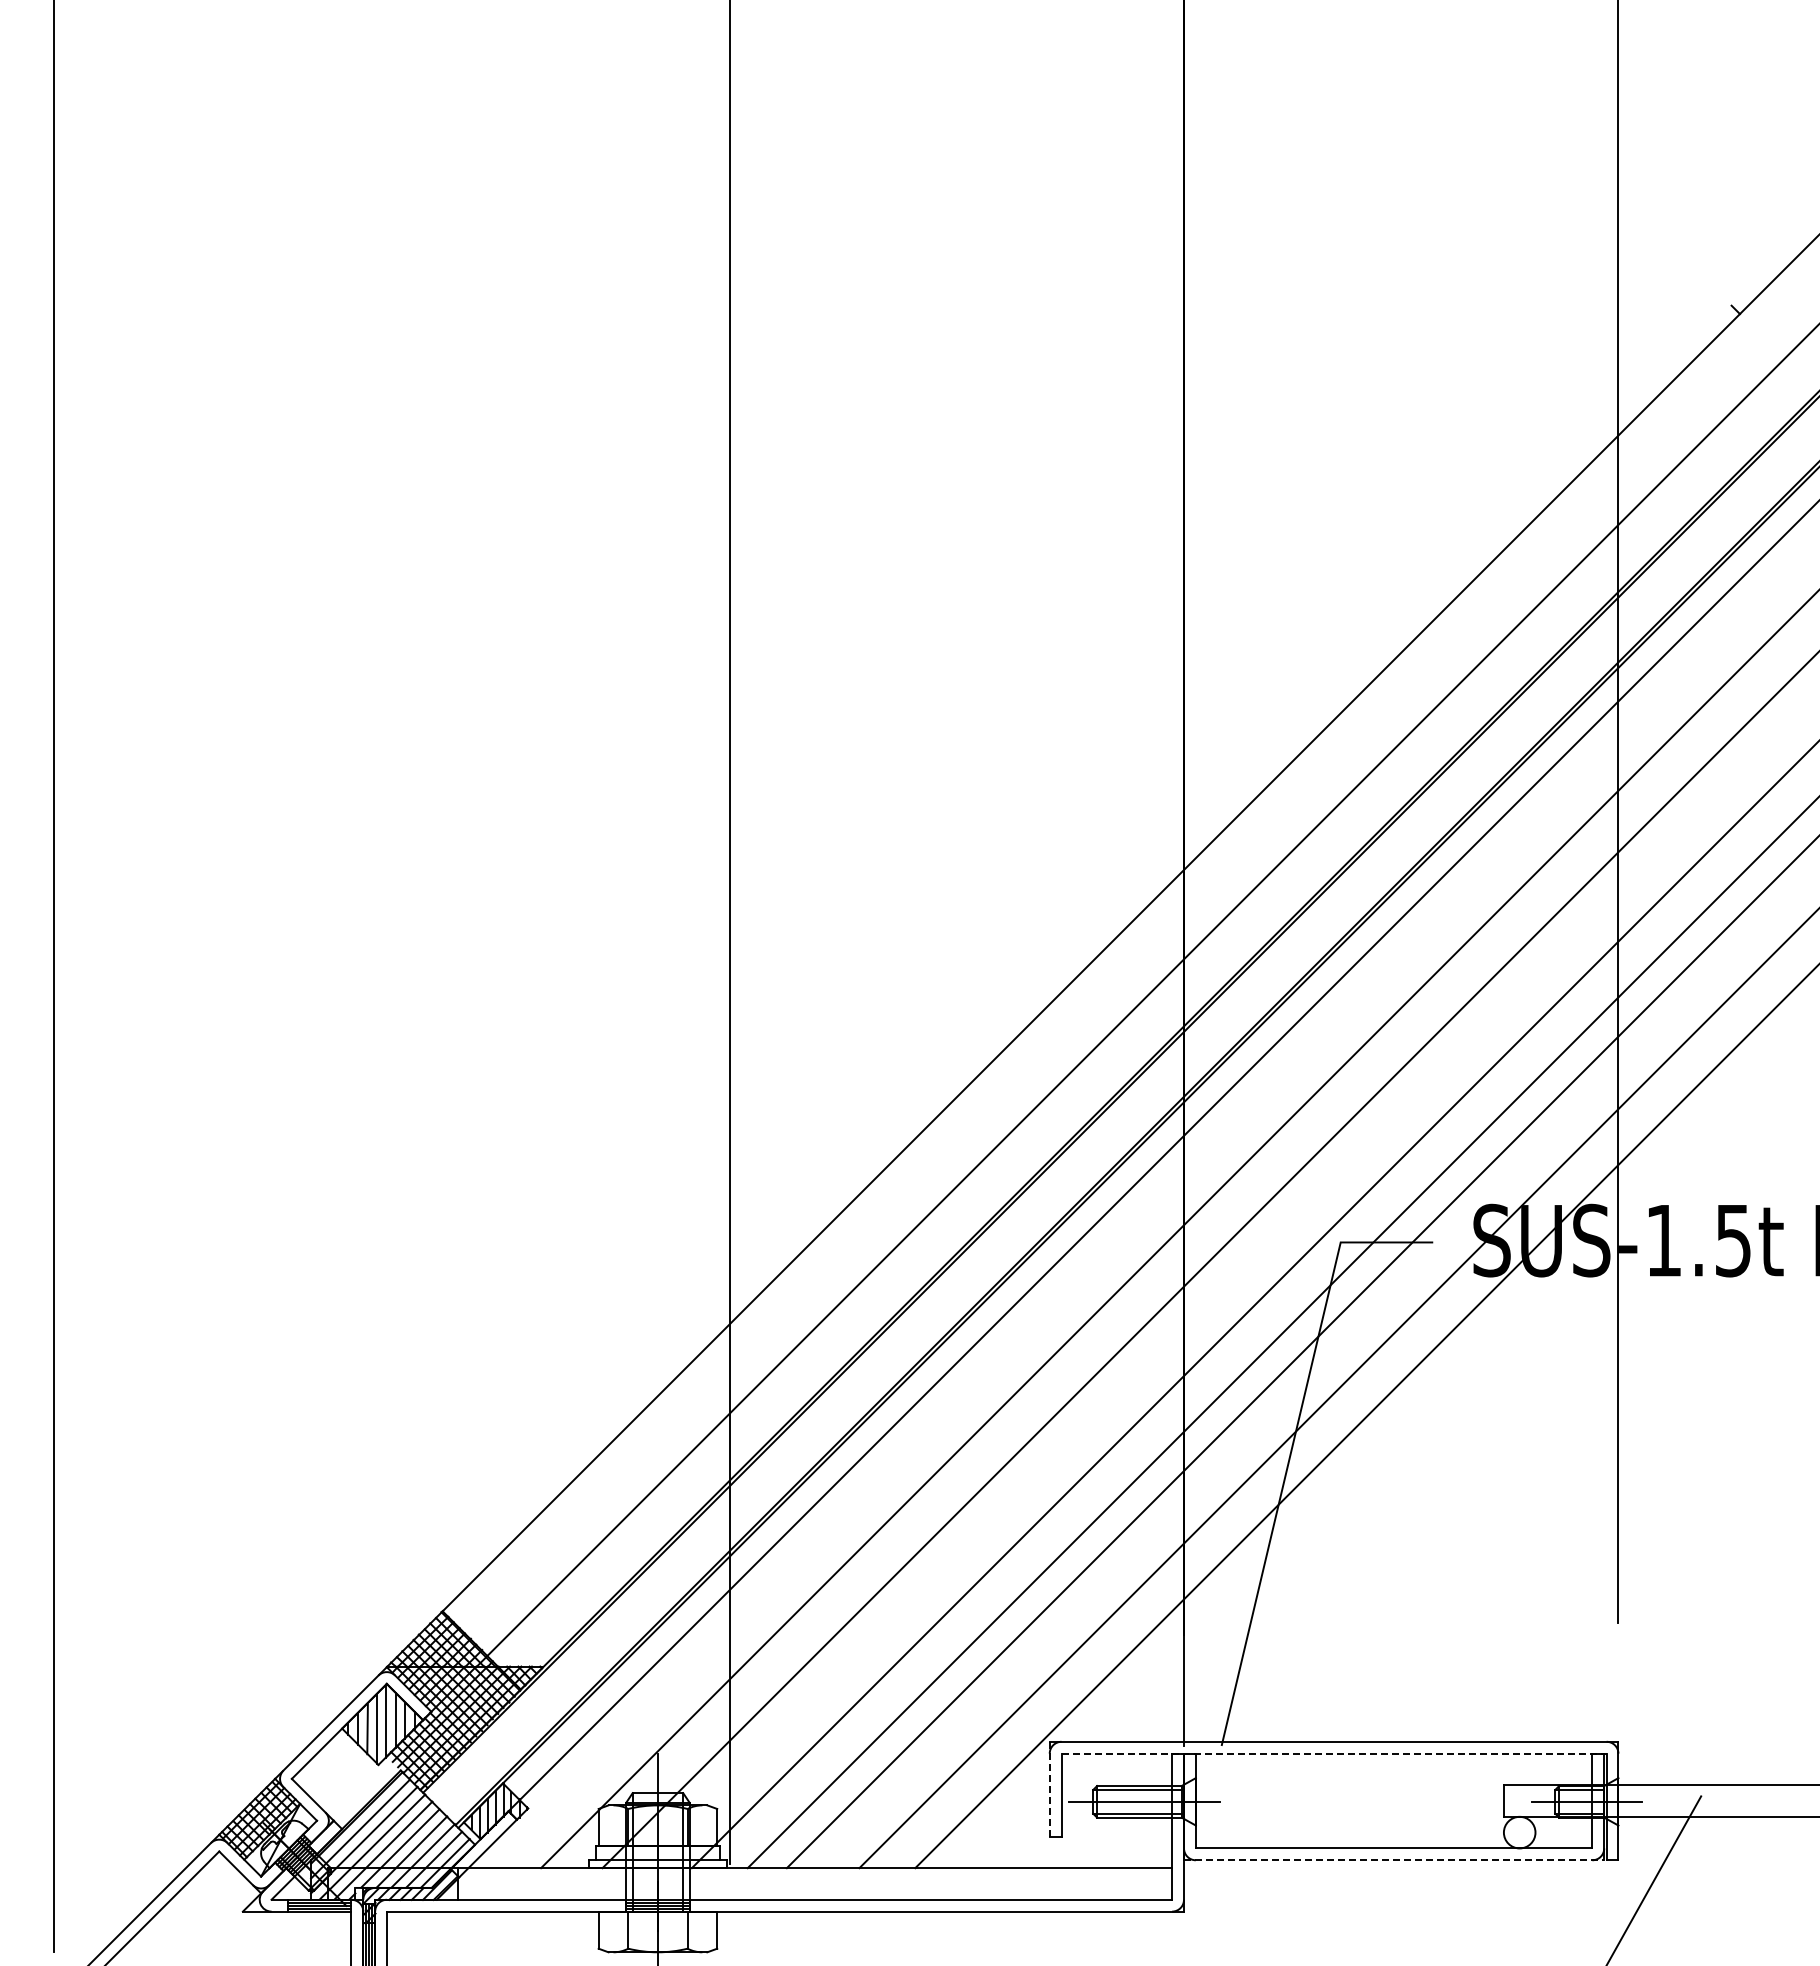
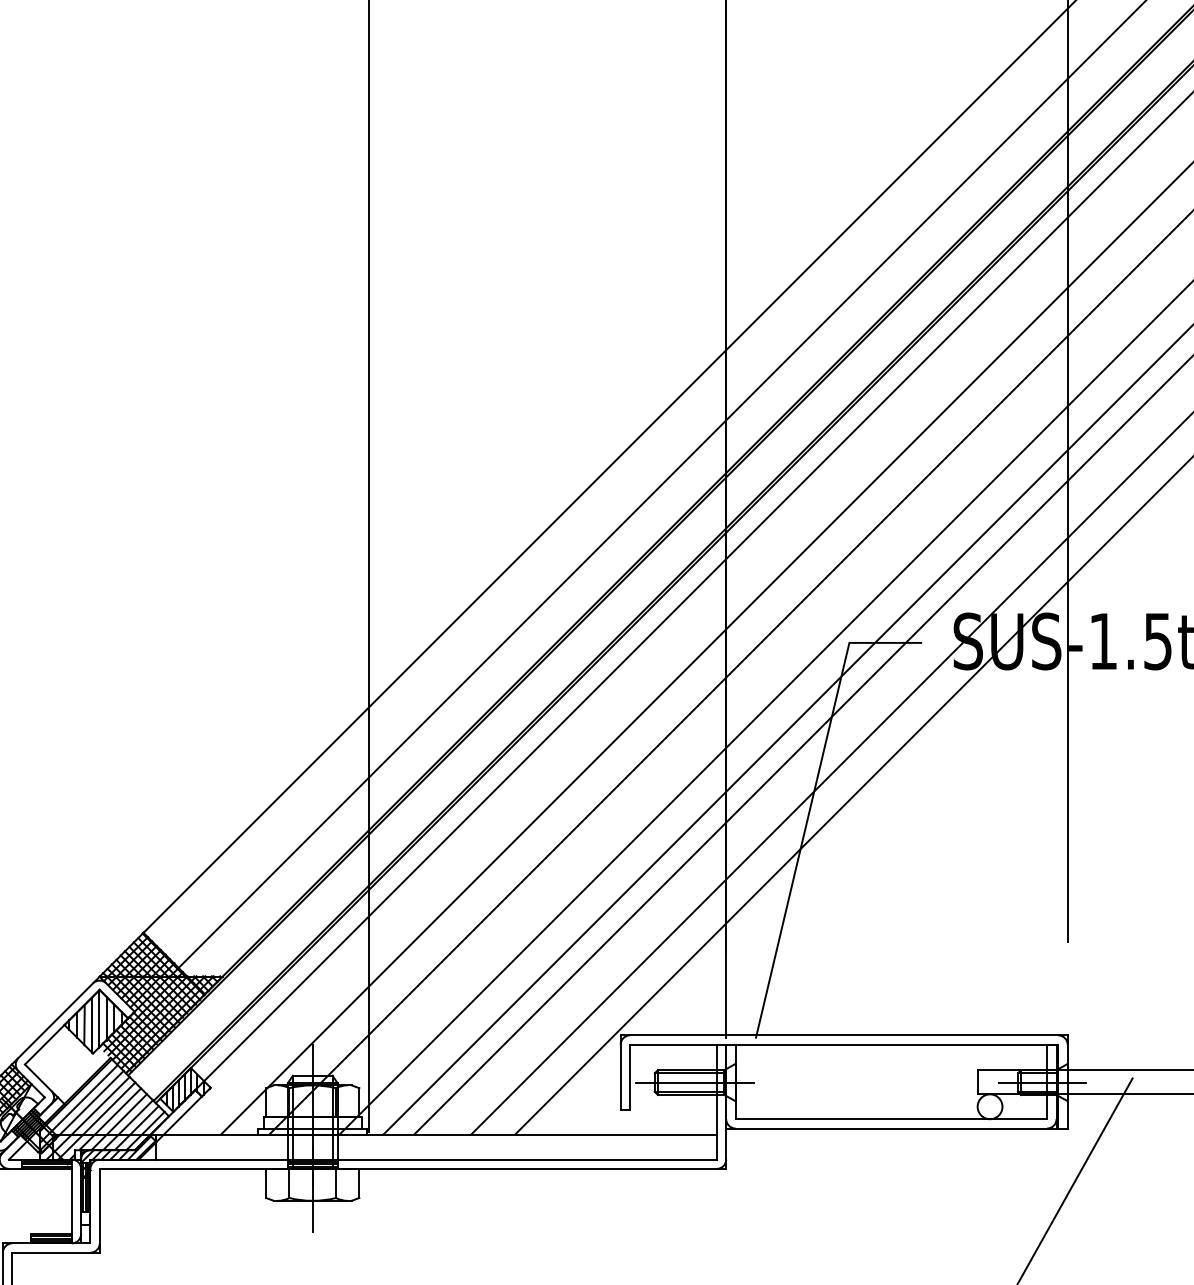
line: (1334, 1753) -> (844, 1044), dashed -> solid
line: (1049, 1788) -> (620, 1072), dashed -> solid
line: (1394, 1860) -> (891, 1128), dashed -> solid

